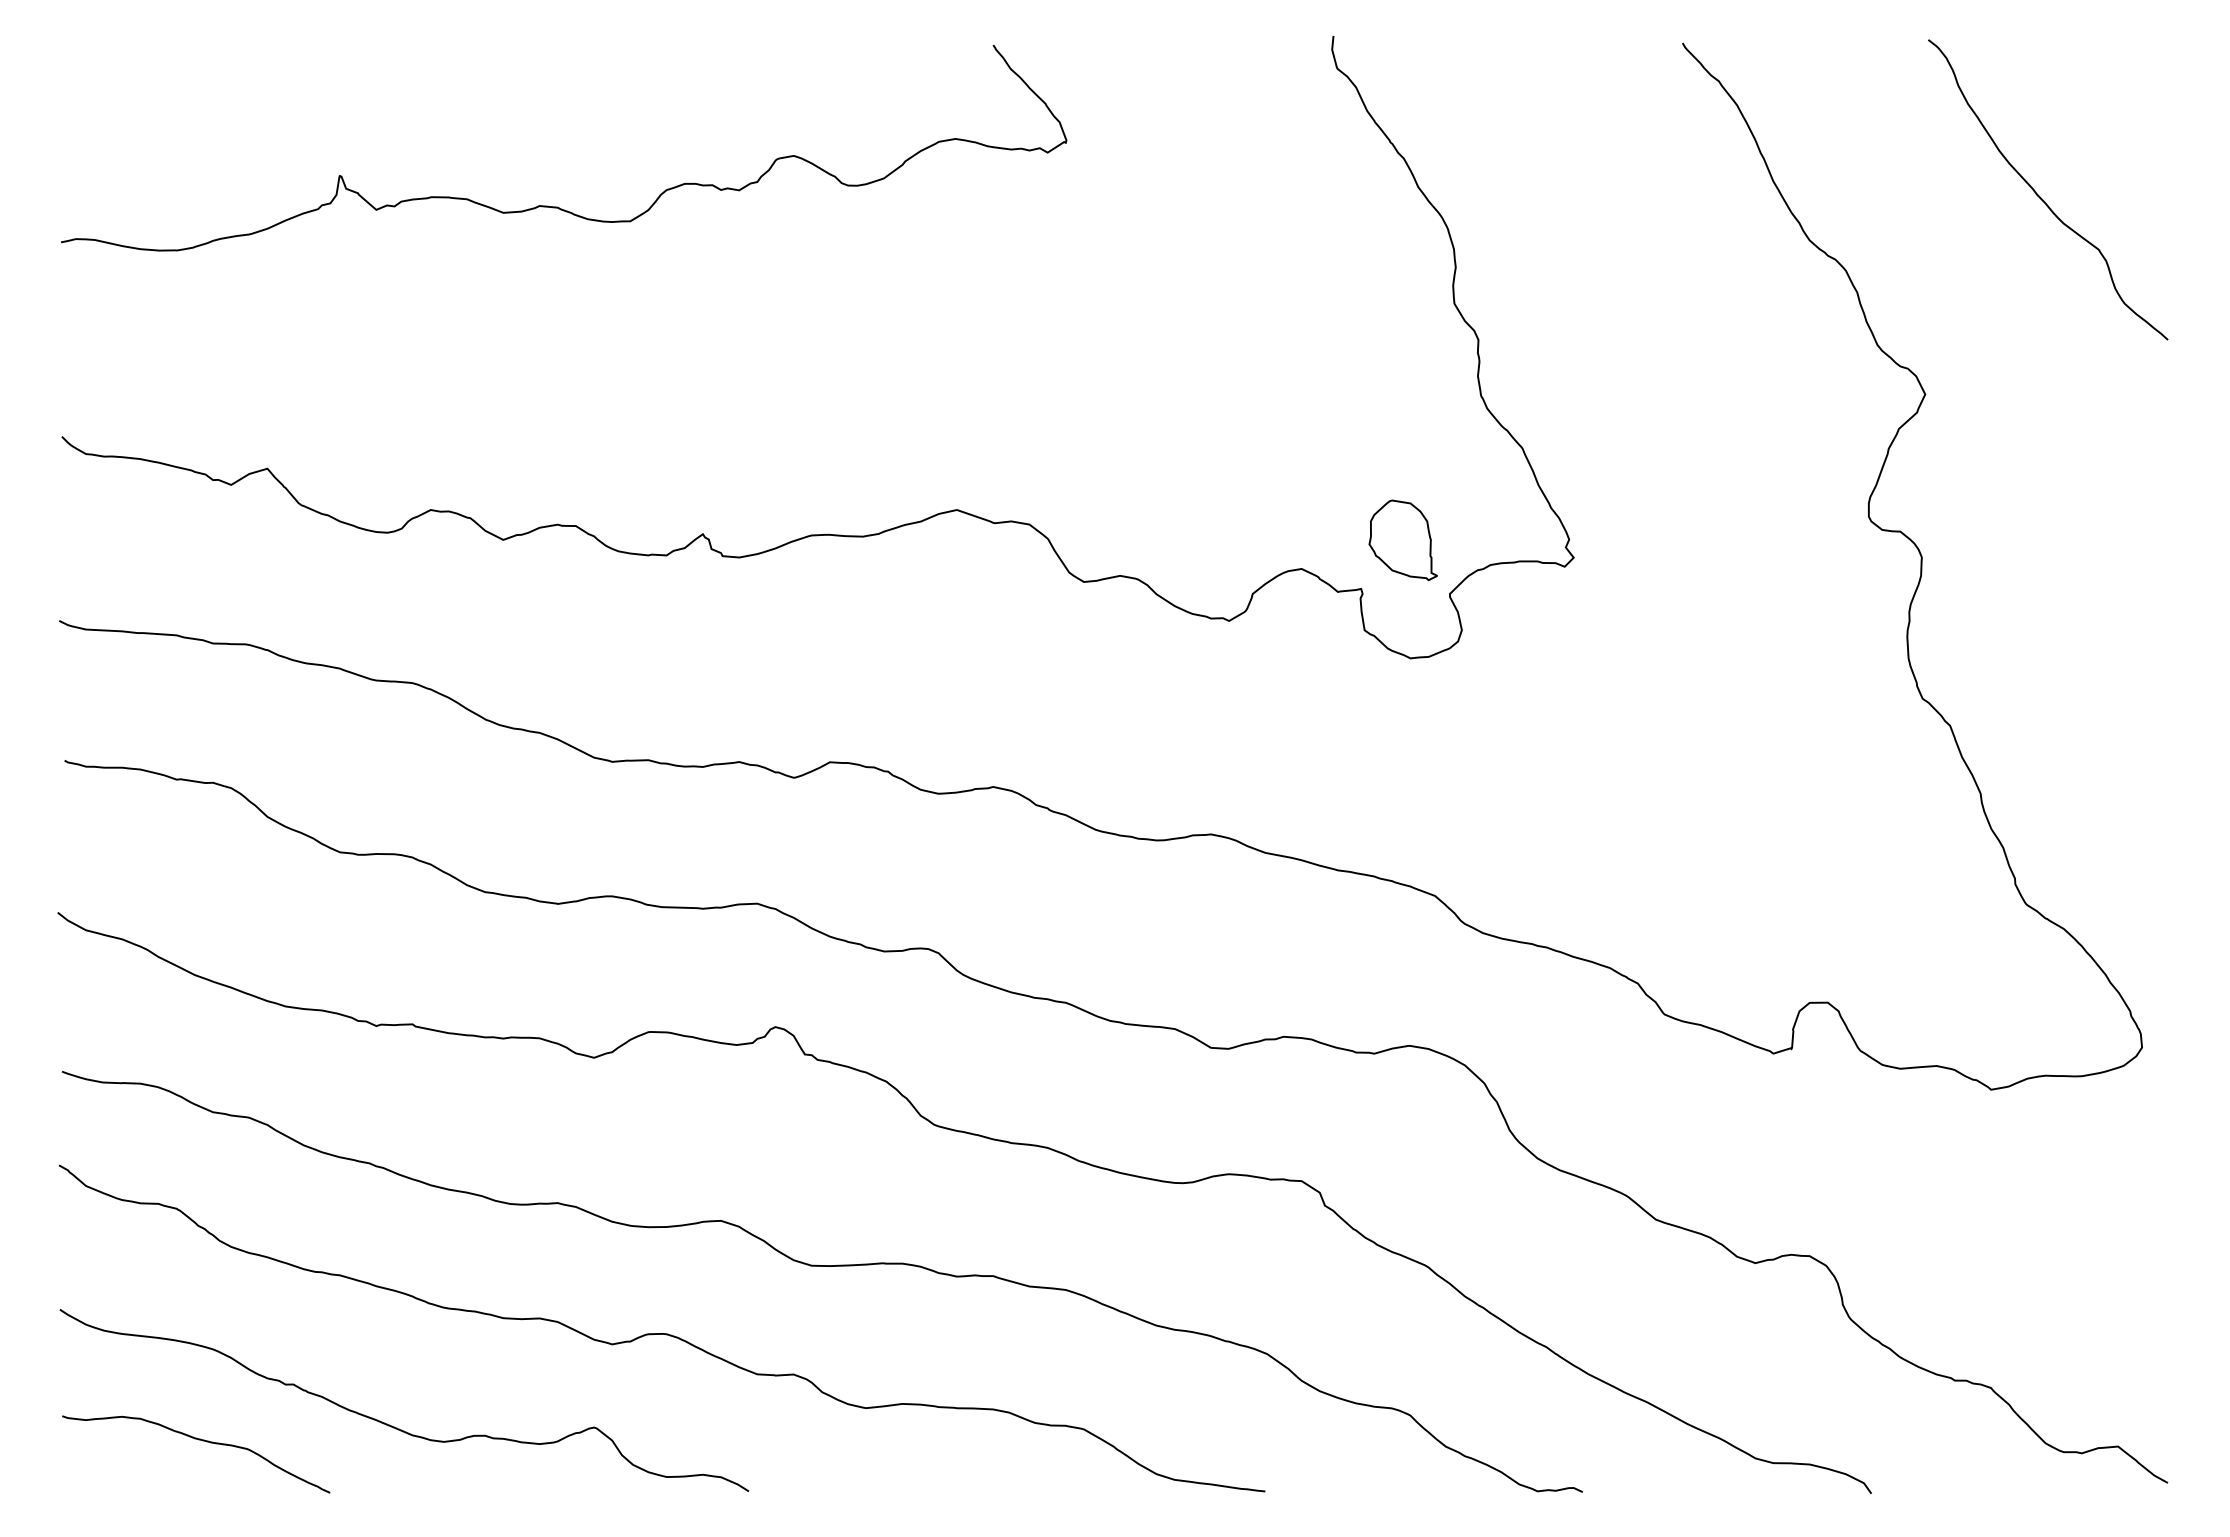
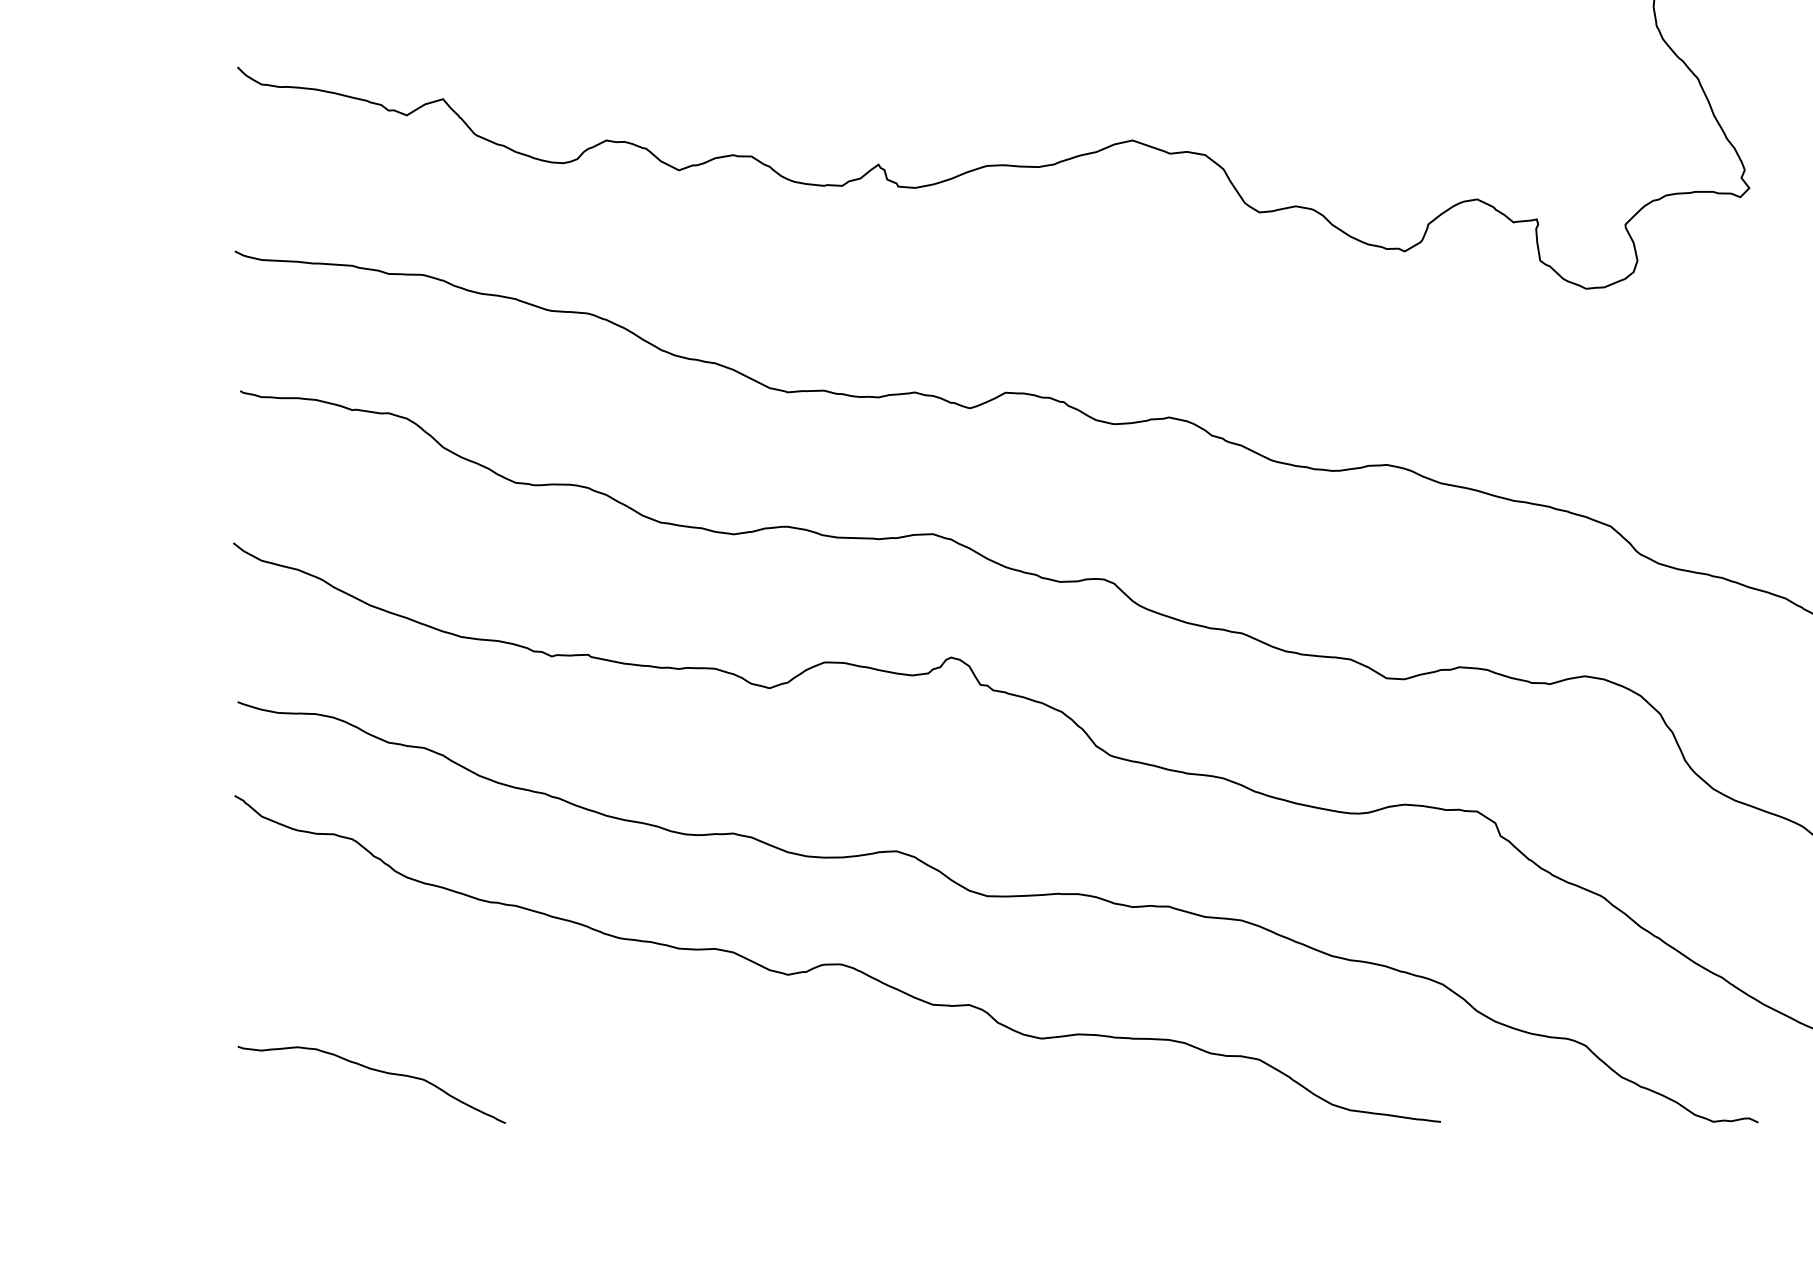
part: (1402, 540) -> (1578, 170), removed
curve: (392, 1425) -> (568, 1055), removed

